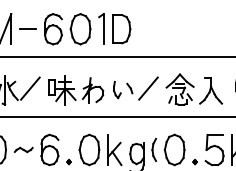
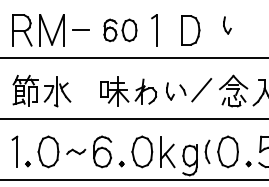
part: (174, 24) -> (227, 25), added
part: (67, 29) -> (120, 30), size x0.7
part: (121, 29) -> (190, 30), moved
line: (30, 88) -> (82, 90), removed

